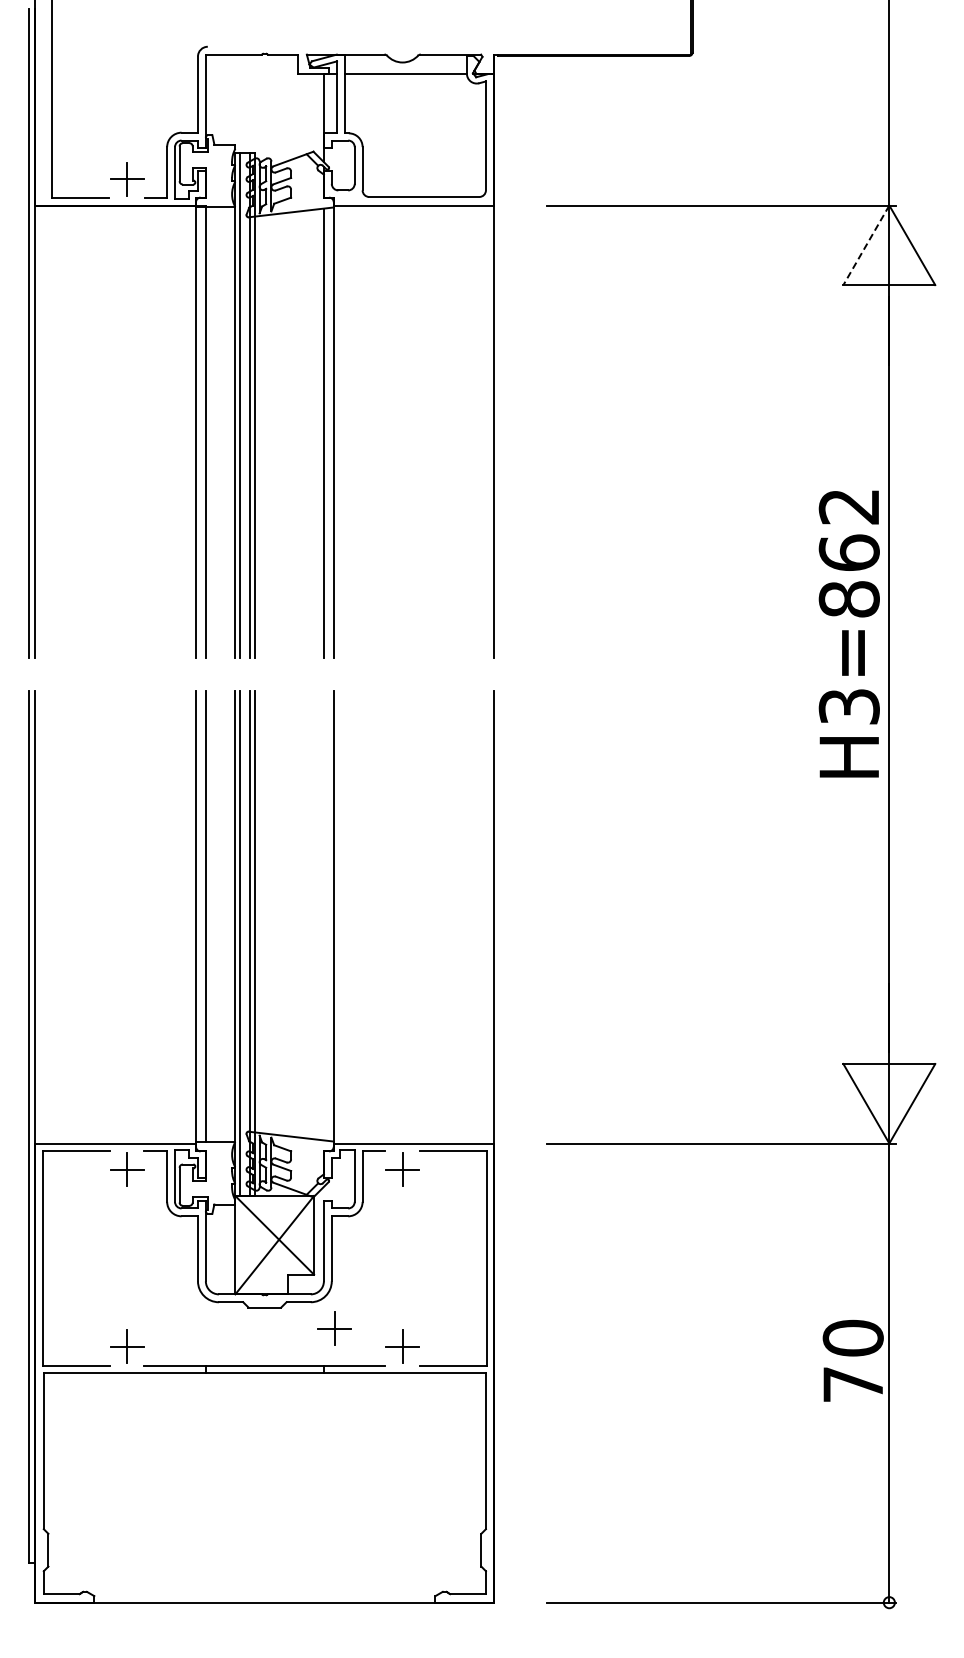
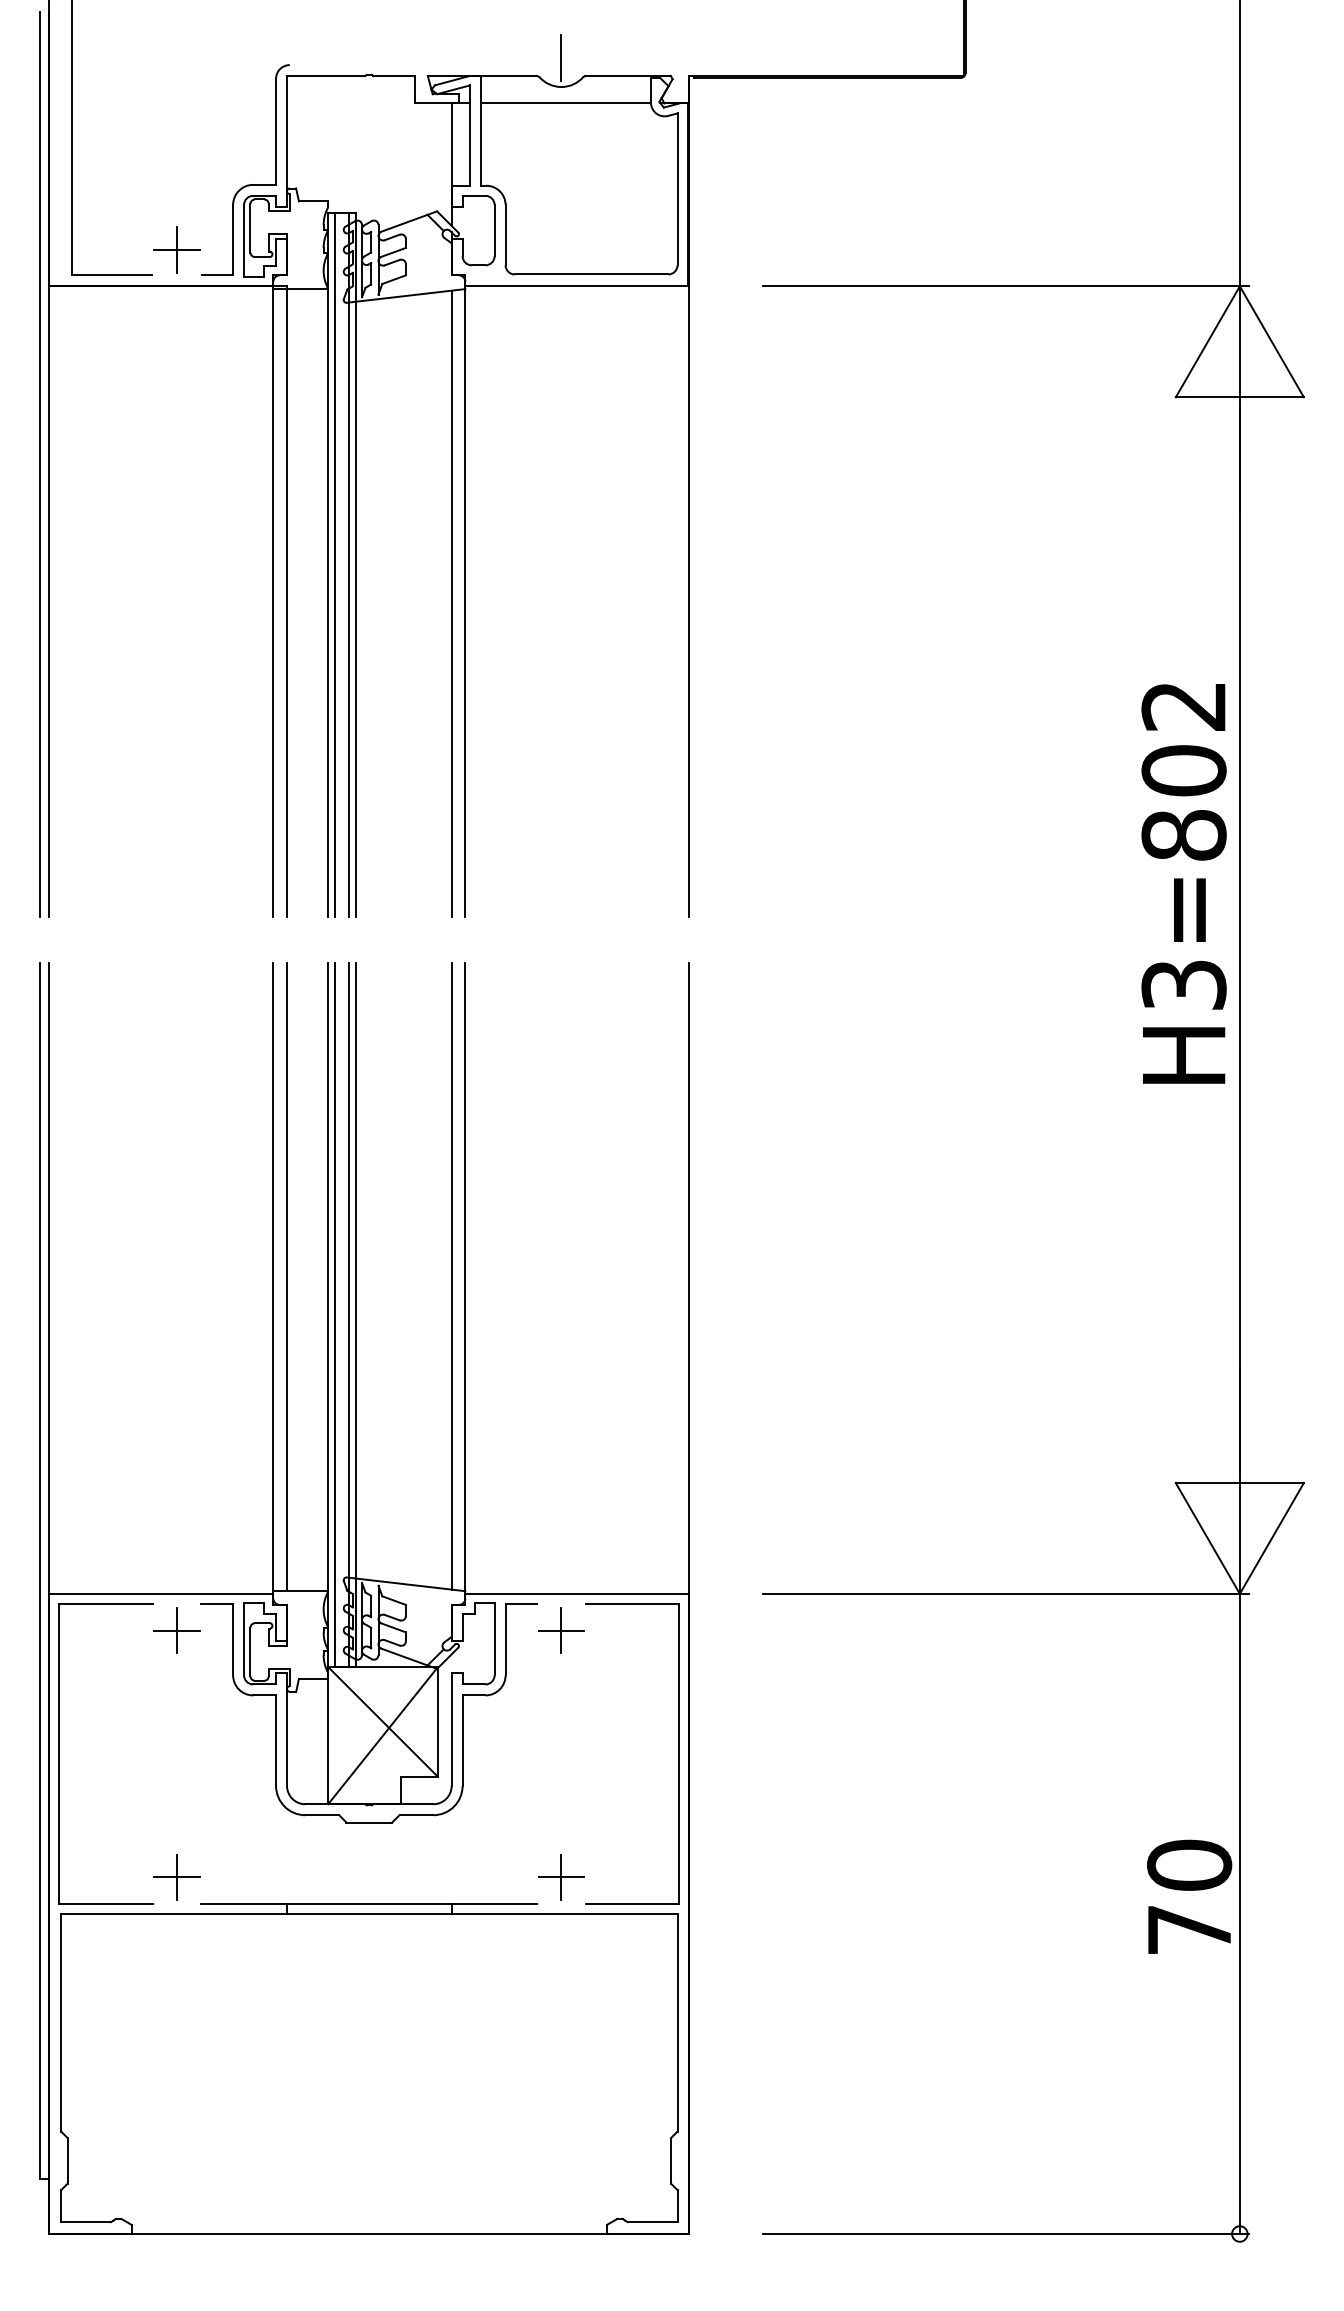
line: (402, 41) -> (561, 57), added
line: (866, 245) -> (1207, 342), dashed -> solid
text: (848, 552) -> (1182, 770), H3=862 -> H3=802
line: (323, 915) -> (451, 1276), added
part: (334, 1328) -> (466, 1851), removed

